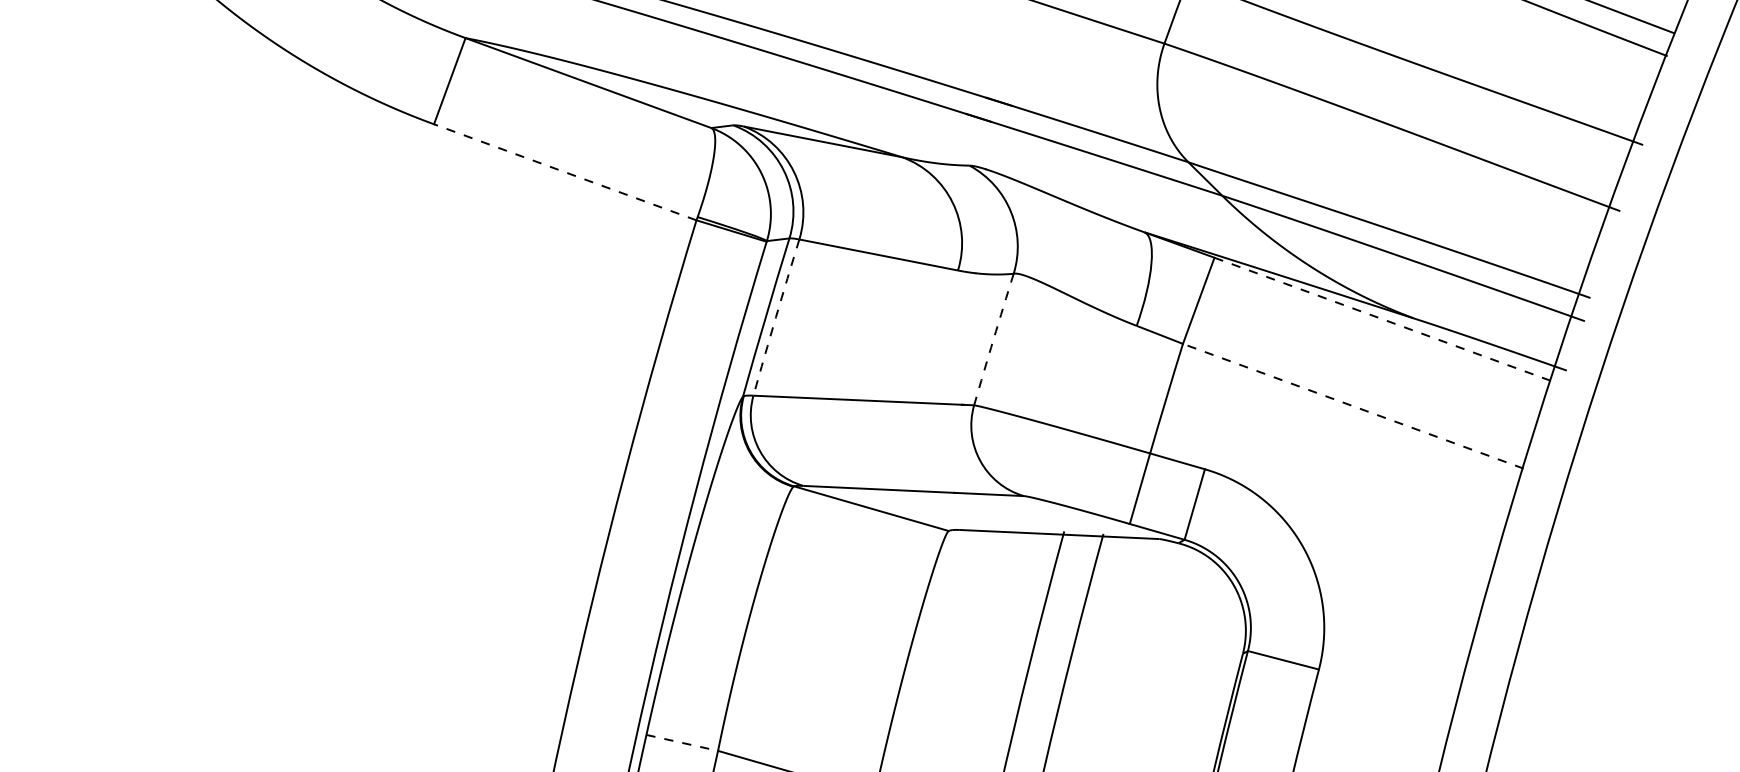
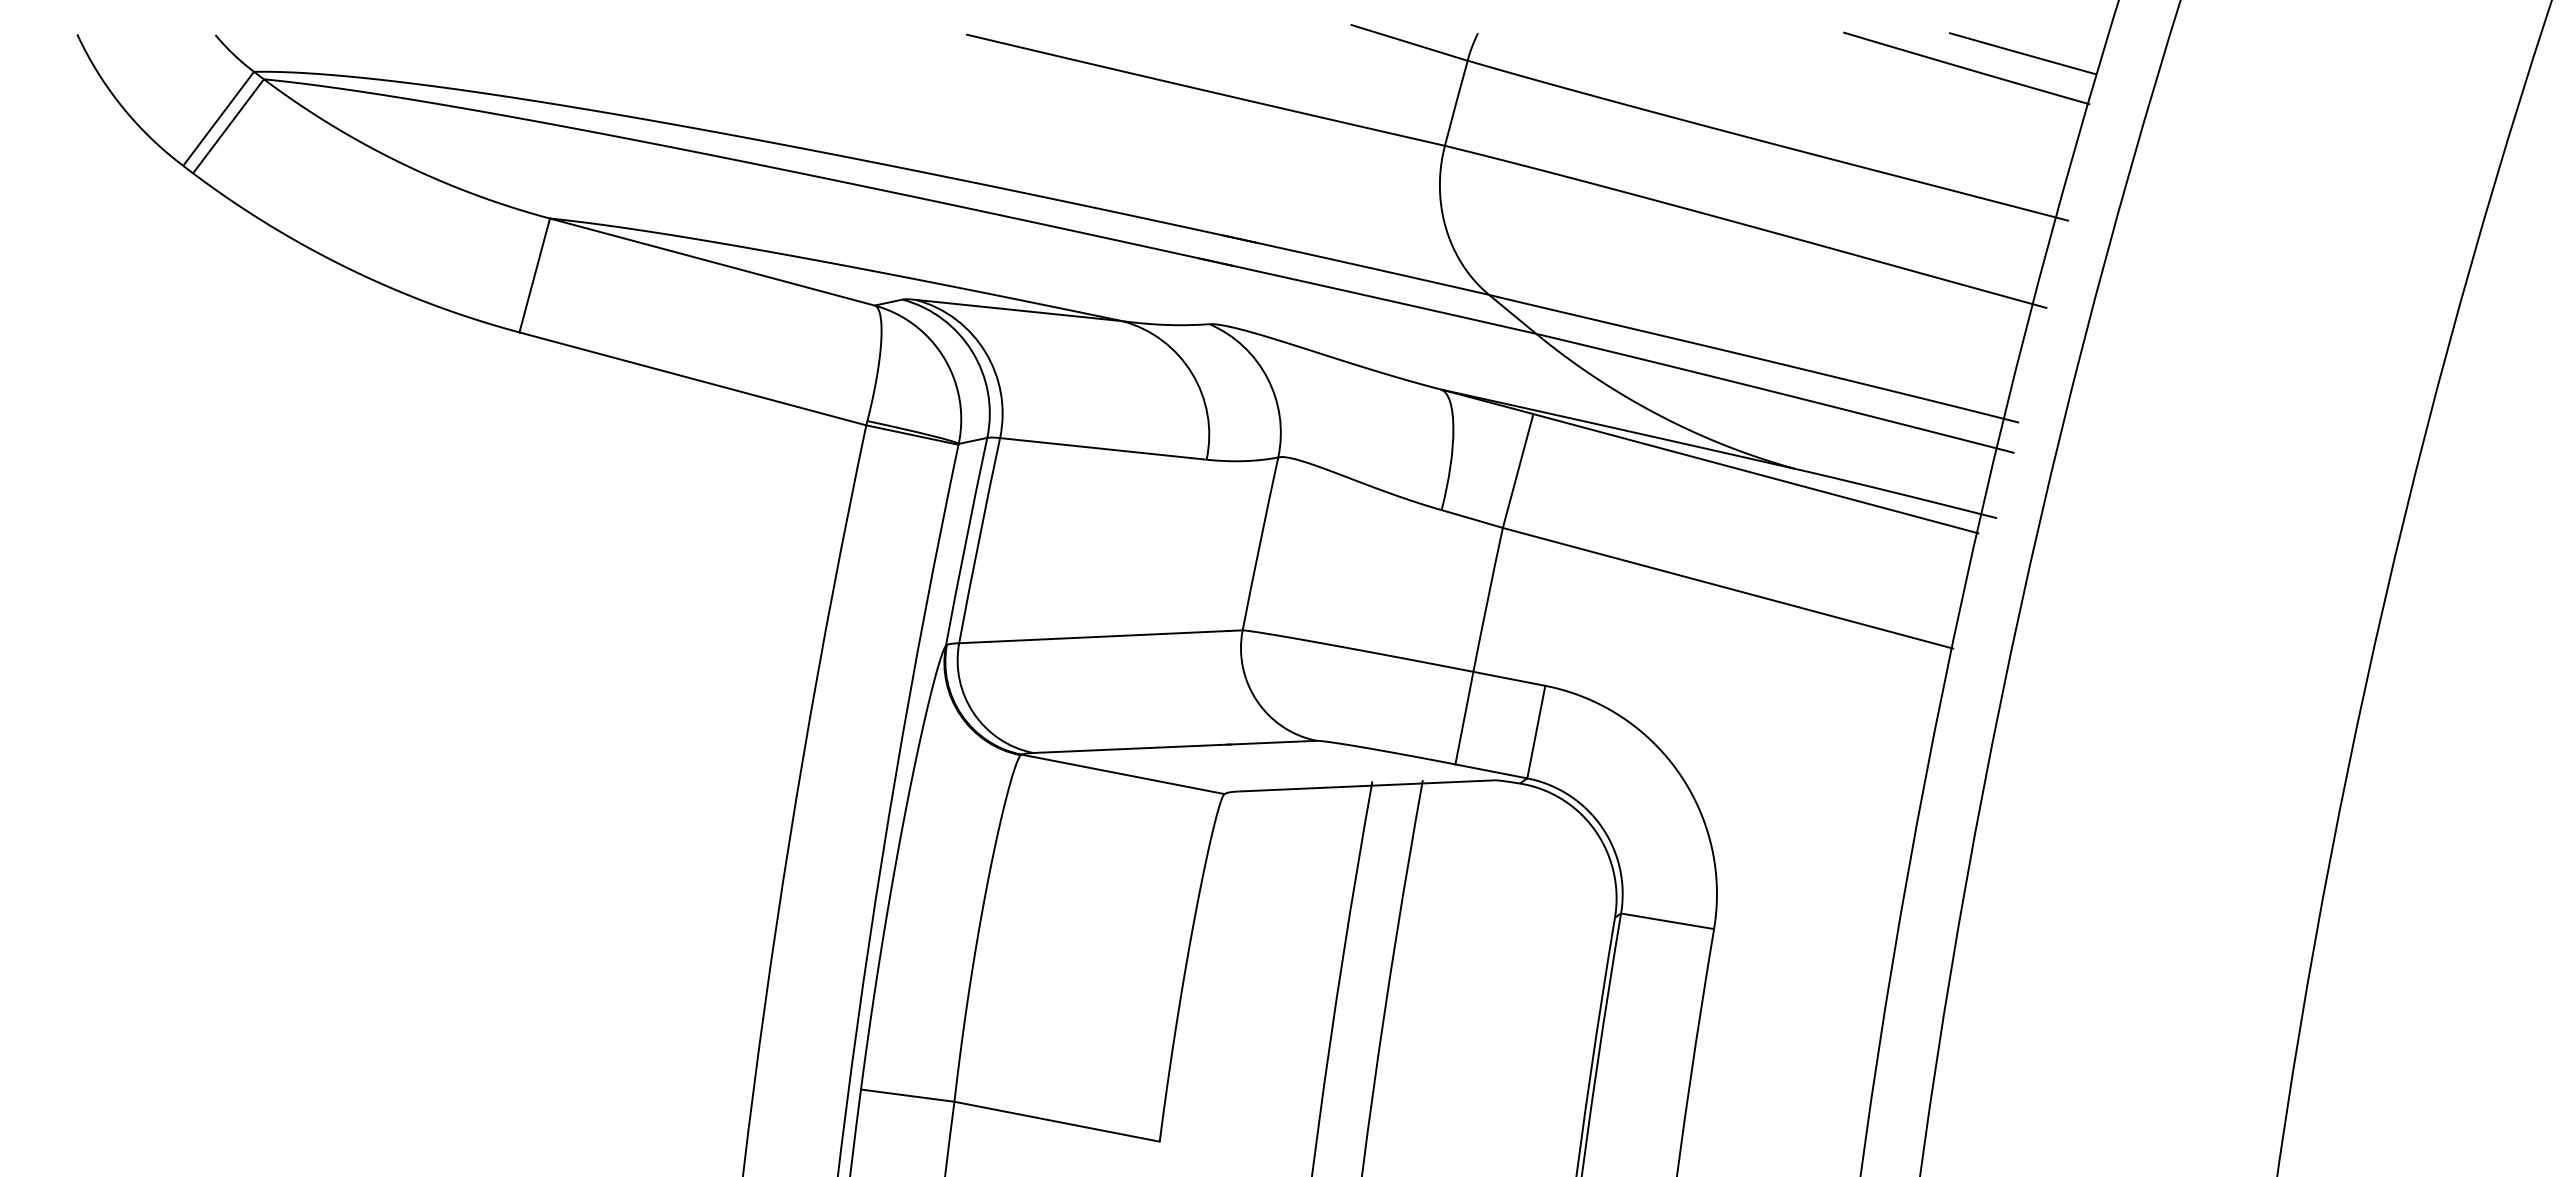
line: (565, 171) -> (692, 378), dashed -> solid
arc: (776, 317) -> (979, 540), dashed -> solid
line: (1383, 319) -> (1756, 473), dashed -> solid
arc: (993, 339) -> (1260, 543), dashed -> solid
line: (1352, 406) -> (1727, 588), dashed -> solid
line: (682, 742) -> (908, 1095), dashed -> solid

